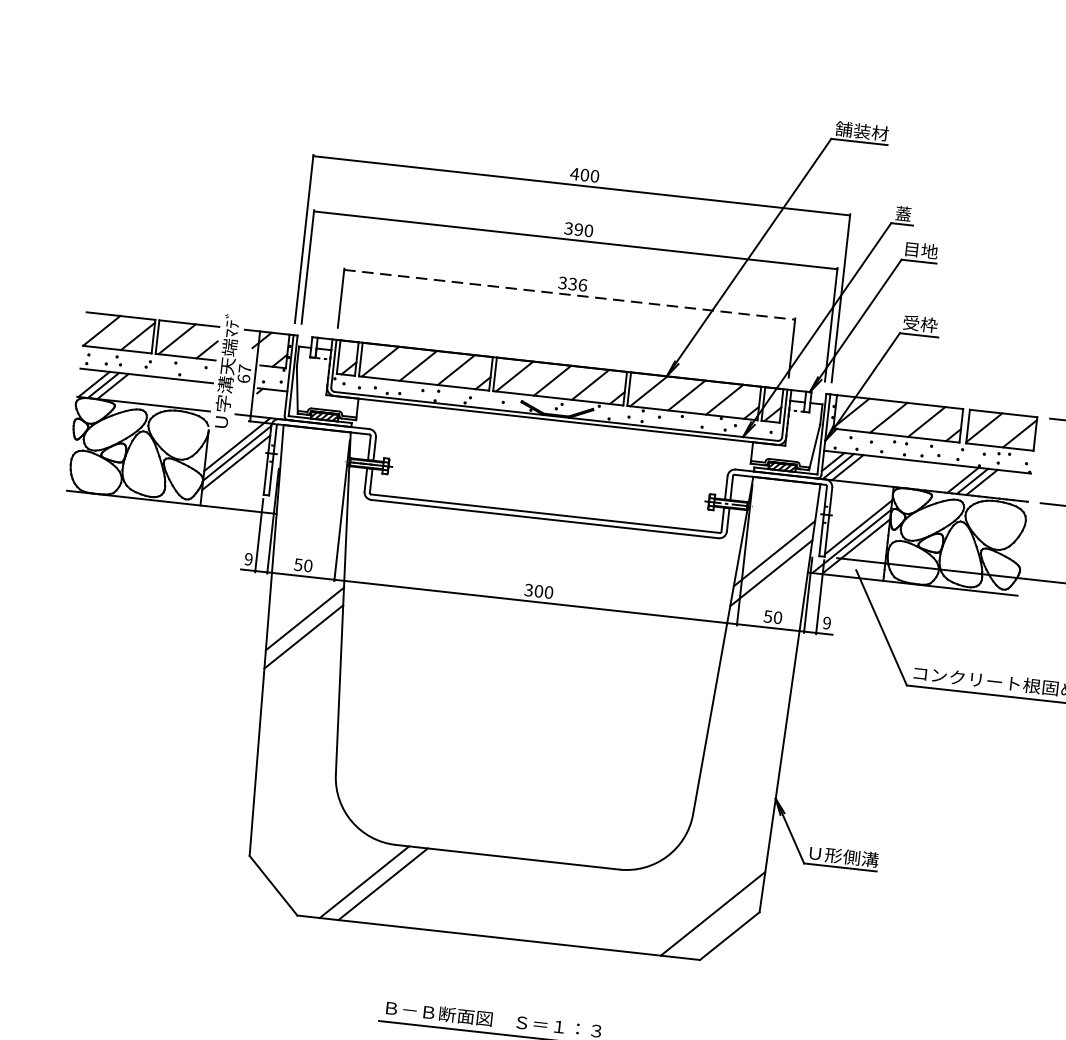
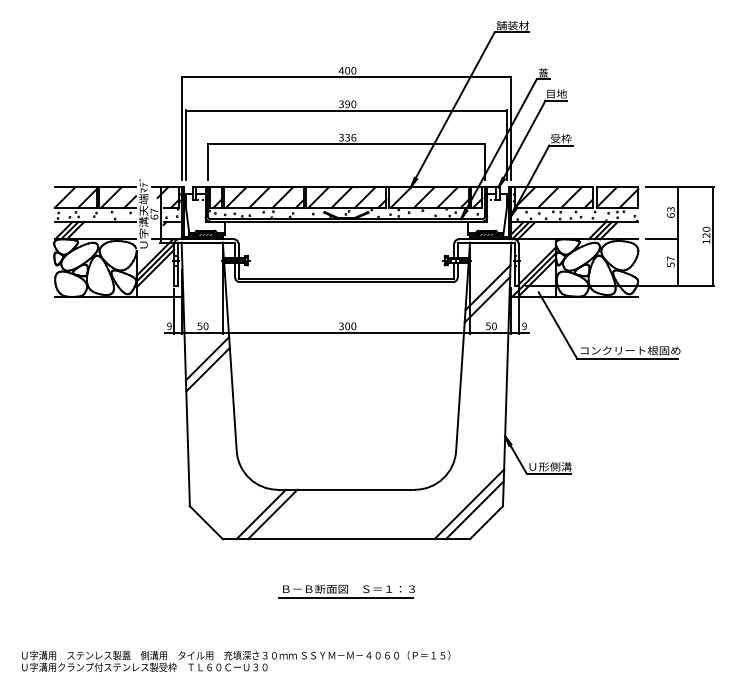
line: (569, 294) -> (346, 144), dashed -> solid
line: (705, 903) -> (469, 504), added

